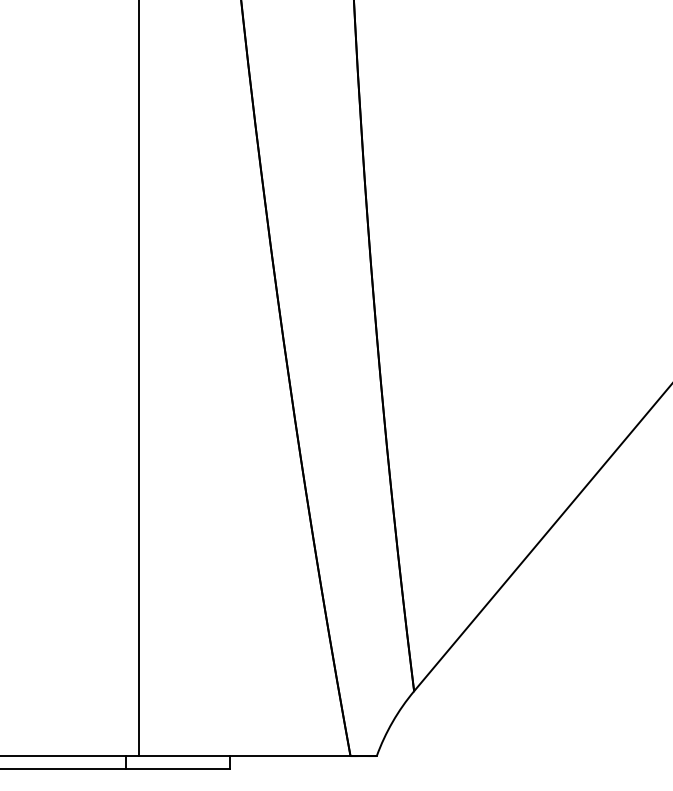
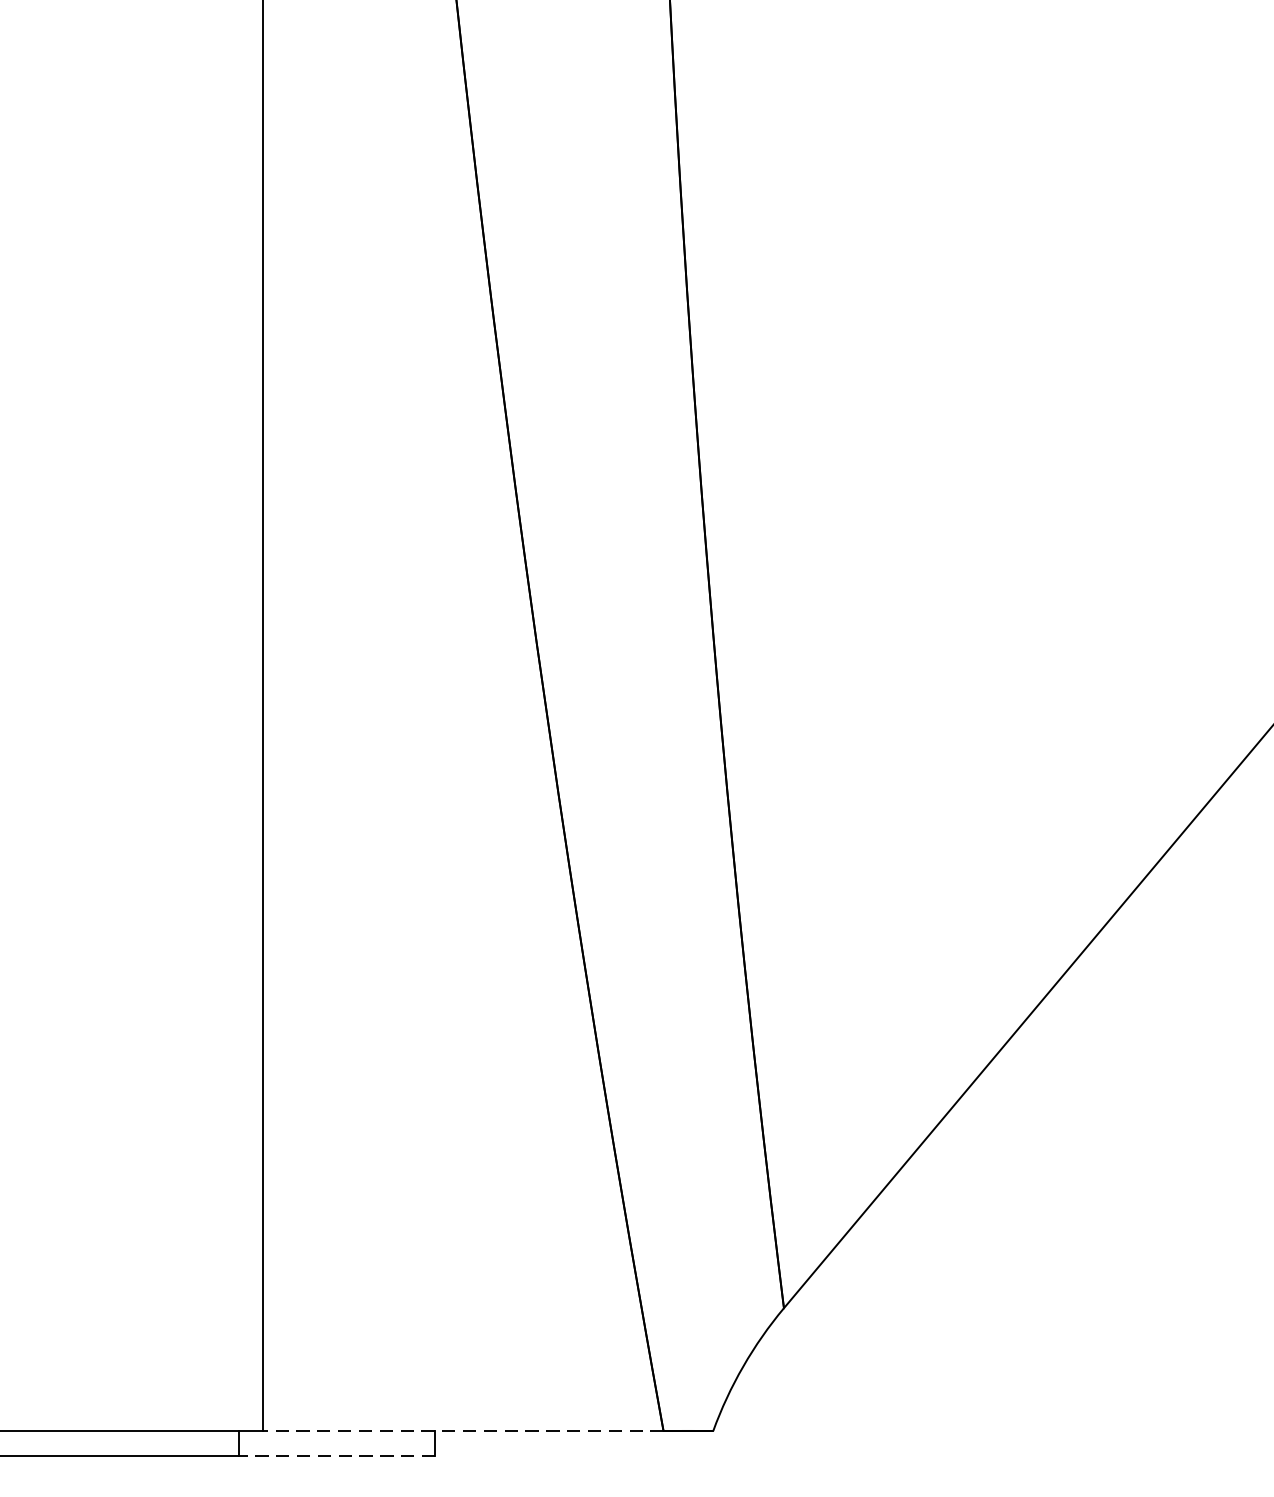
line: (244, 756) -> (462, 1431), solid -> dashed
line: (177, 769) -> (336, 1456), solid -> dashed

